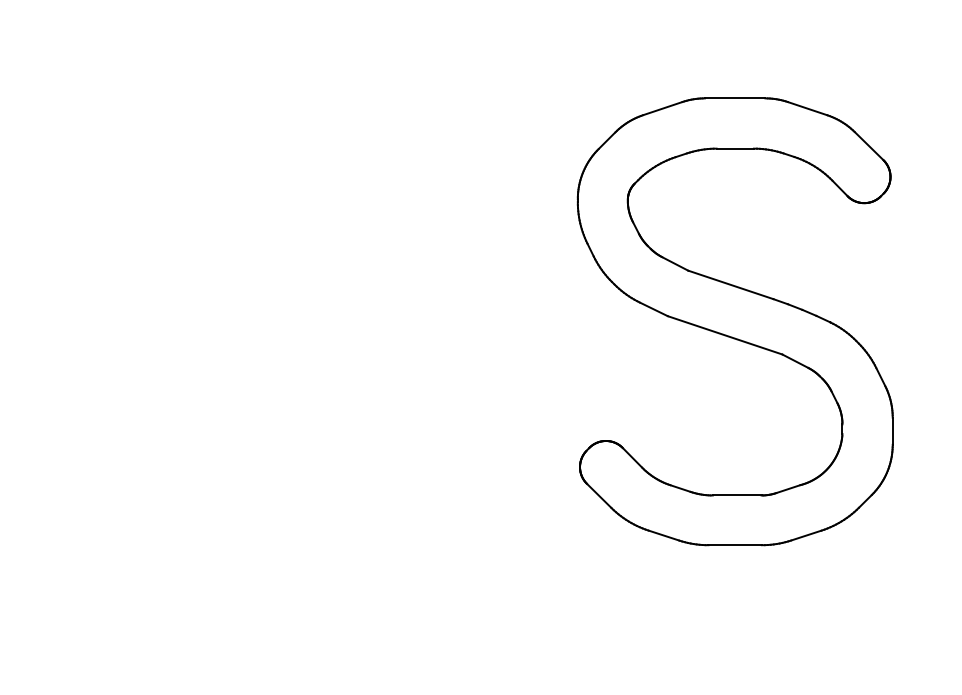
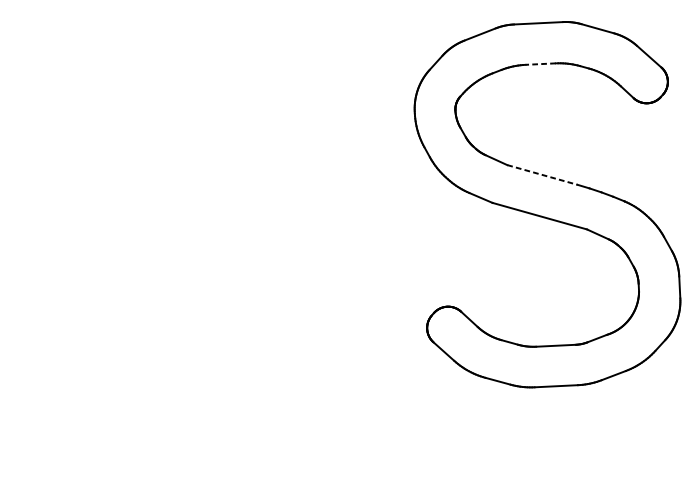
line: (735, 148) -> (540, 63), solid -> dashed
line: (730, 284) -> (542, 174), solid -> dashed

